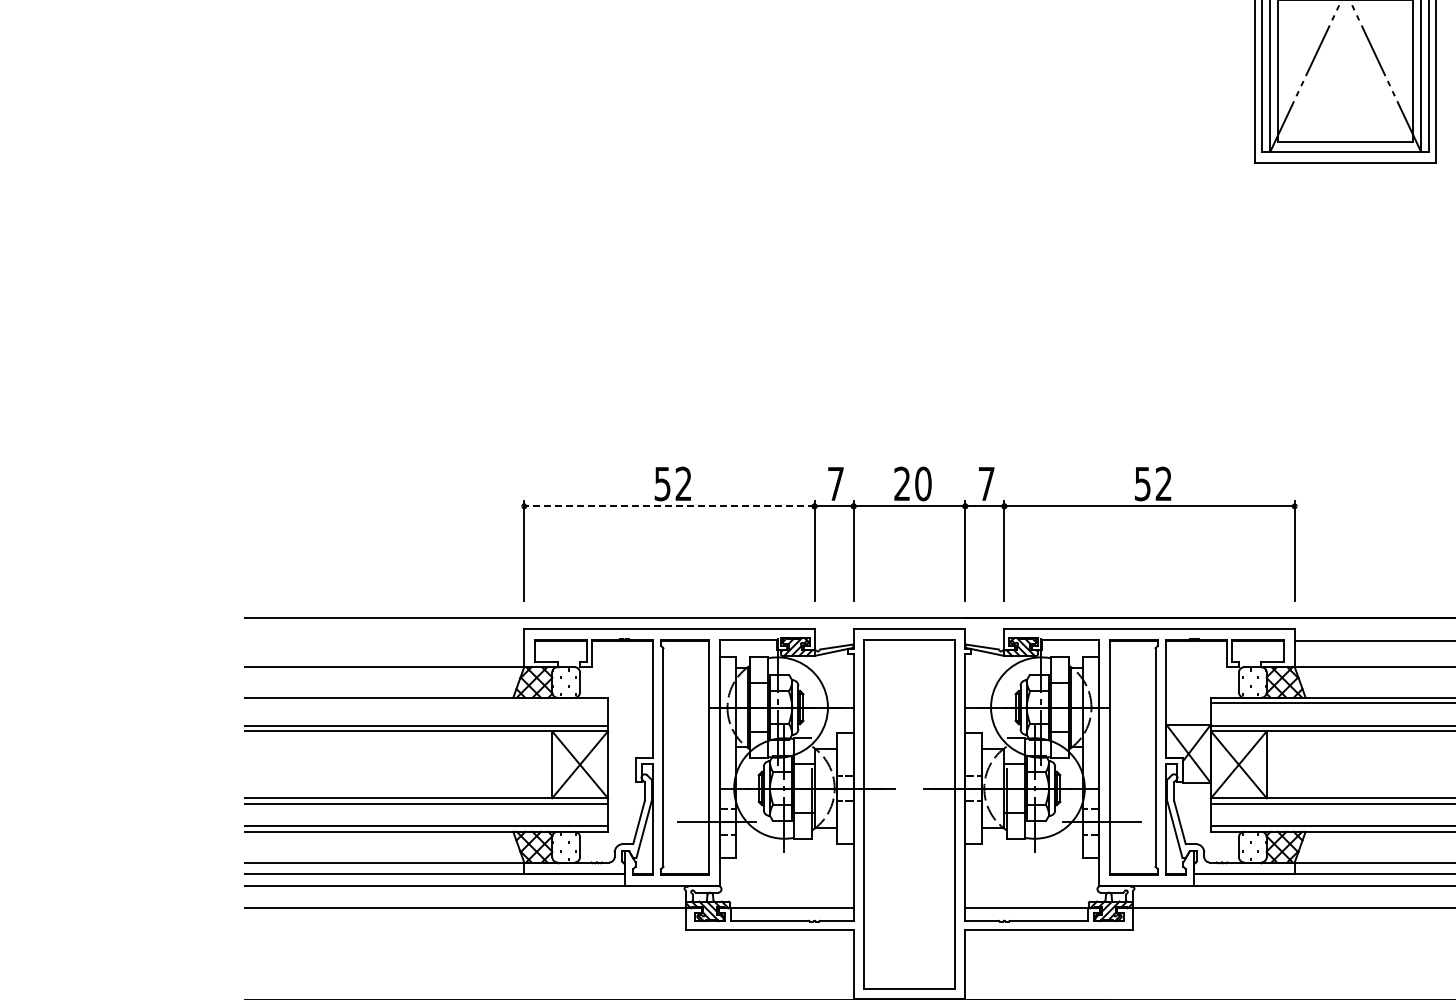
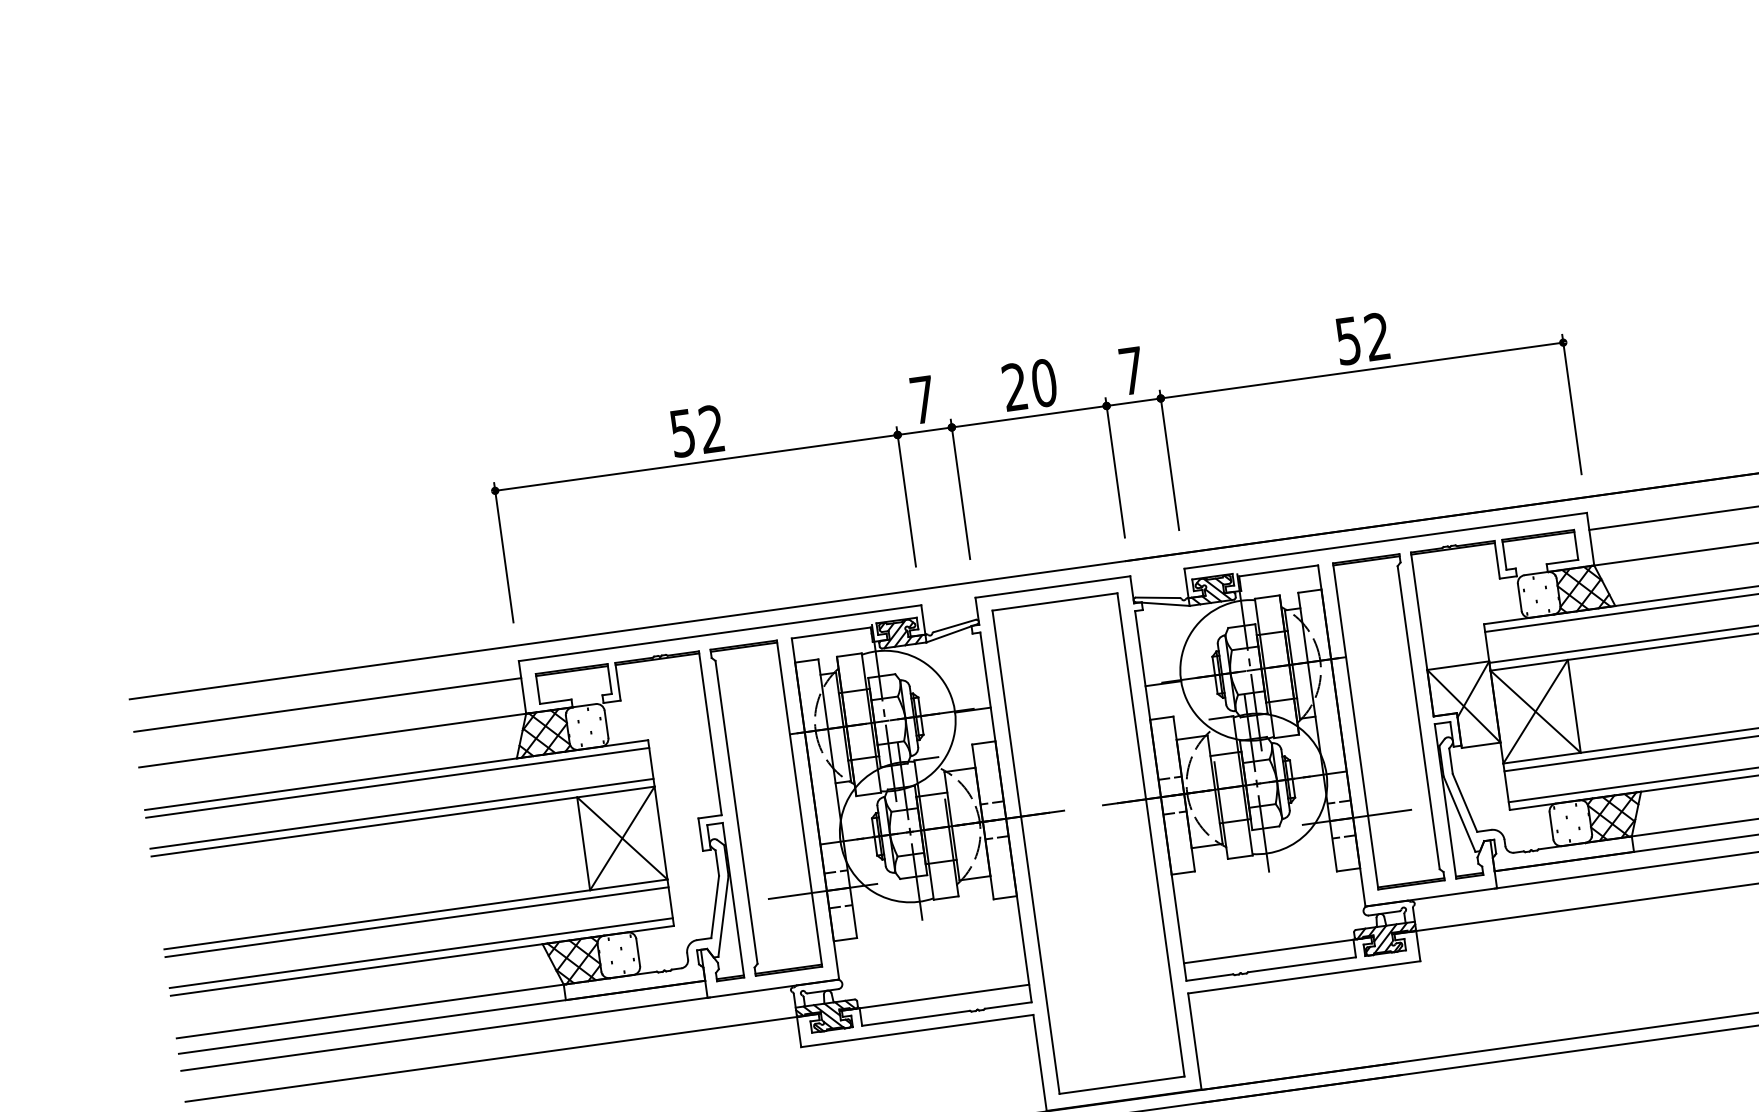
line: (668, 506) -> (695, 463), dashed -> solid
line: (384, 641) -> (327, 705), added
line: (426, 703) -> (397, 783), added

